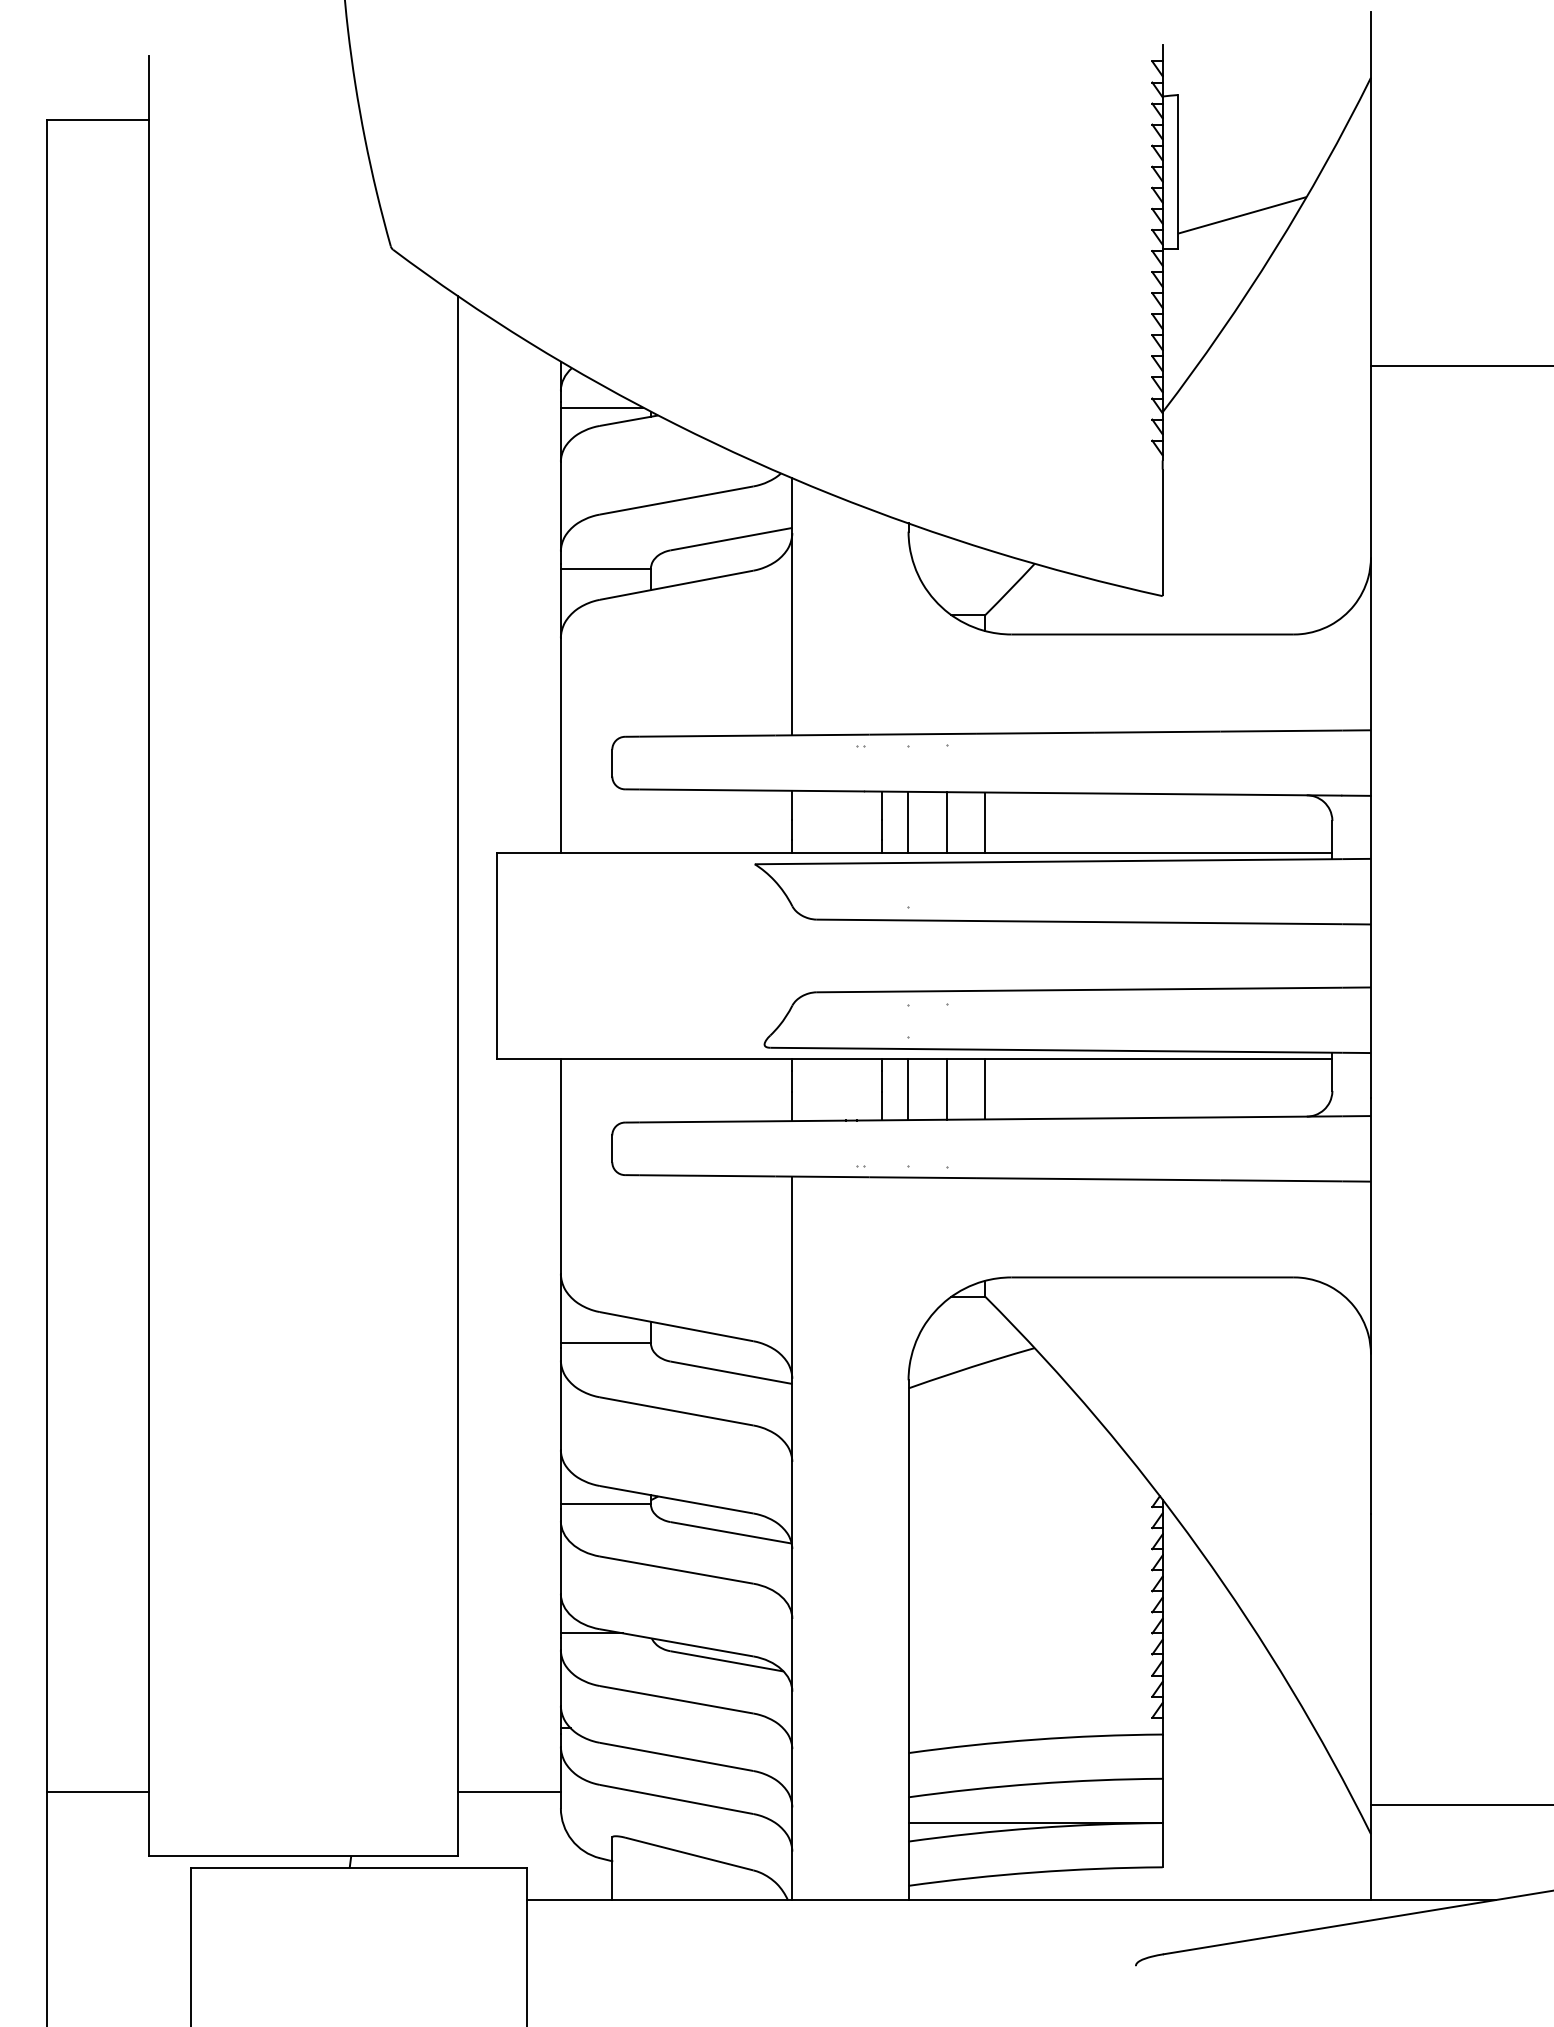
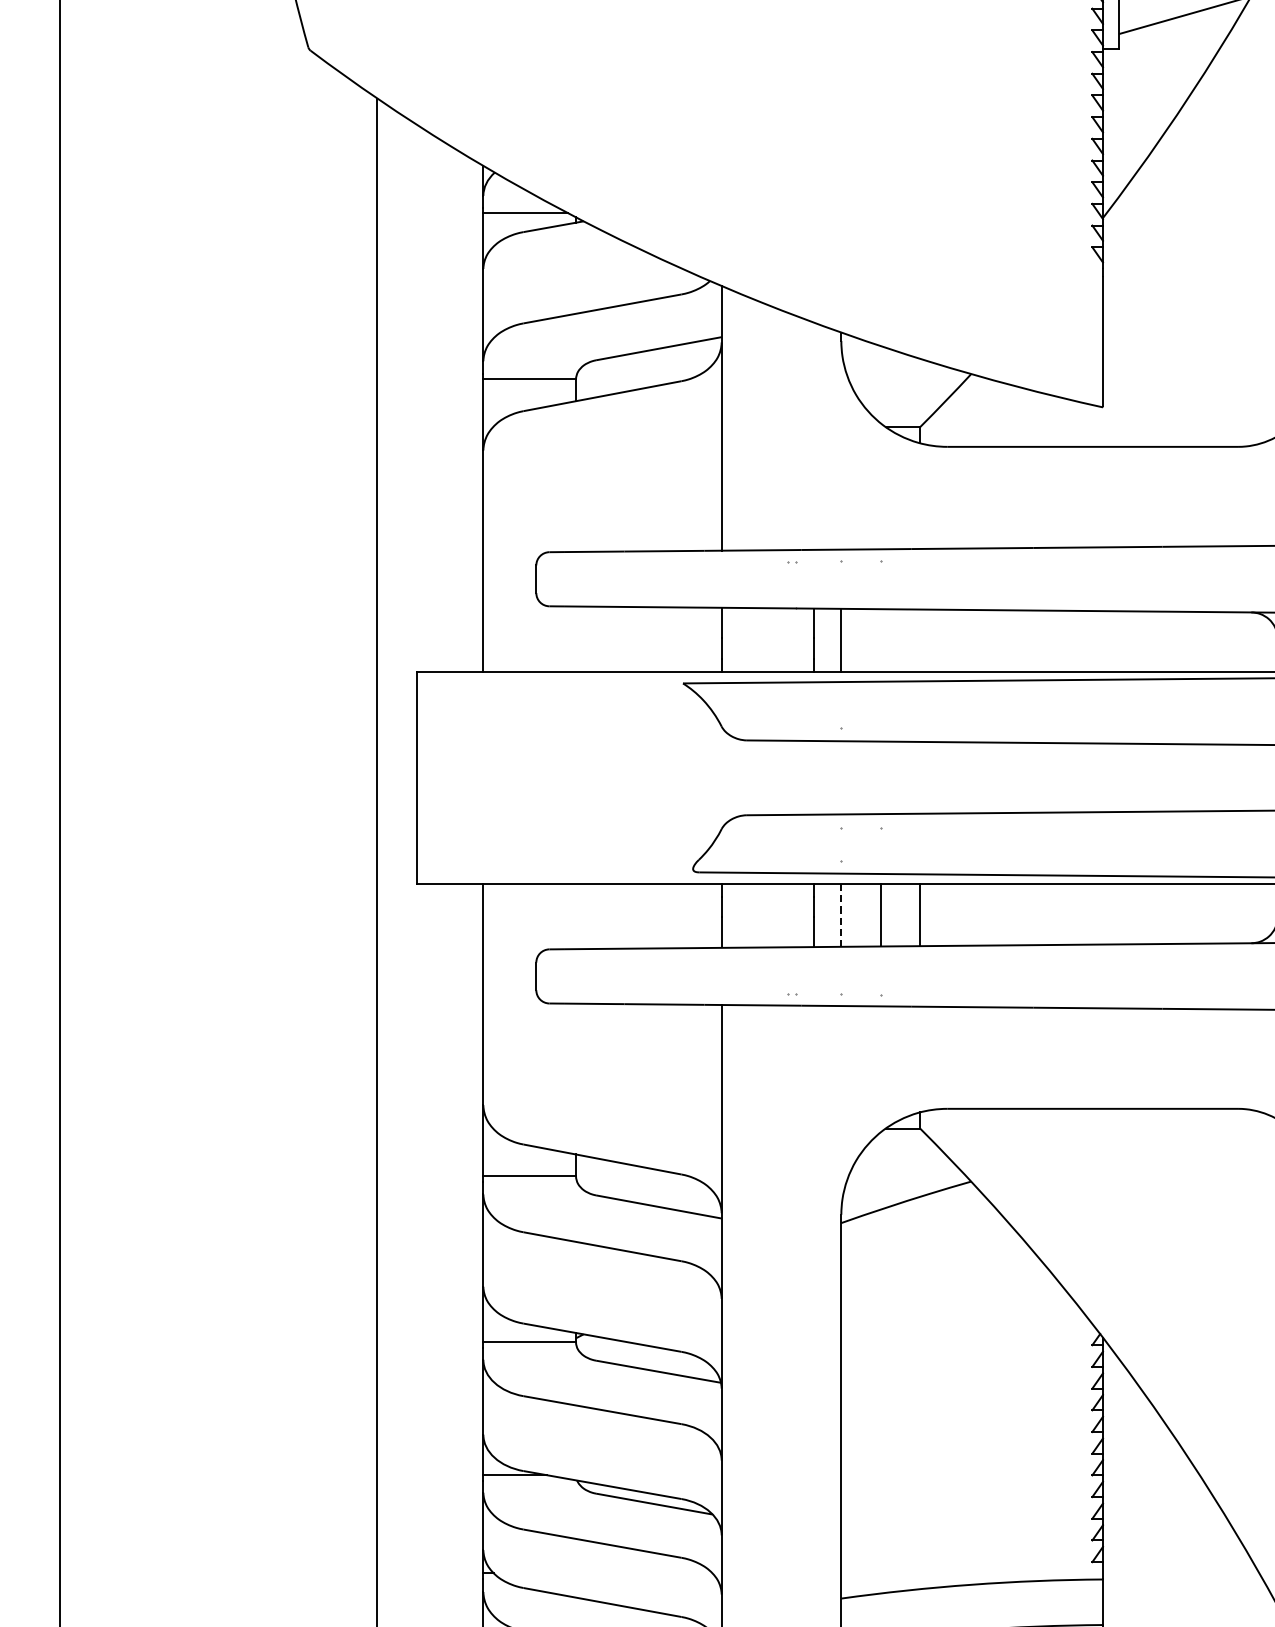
line: (946, 822) -> (880, 640), removed
line: (985, 822) -> (920, 640), removed
line: (908, 1089) -> (841, 915), solid -> dashed

